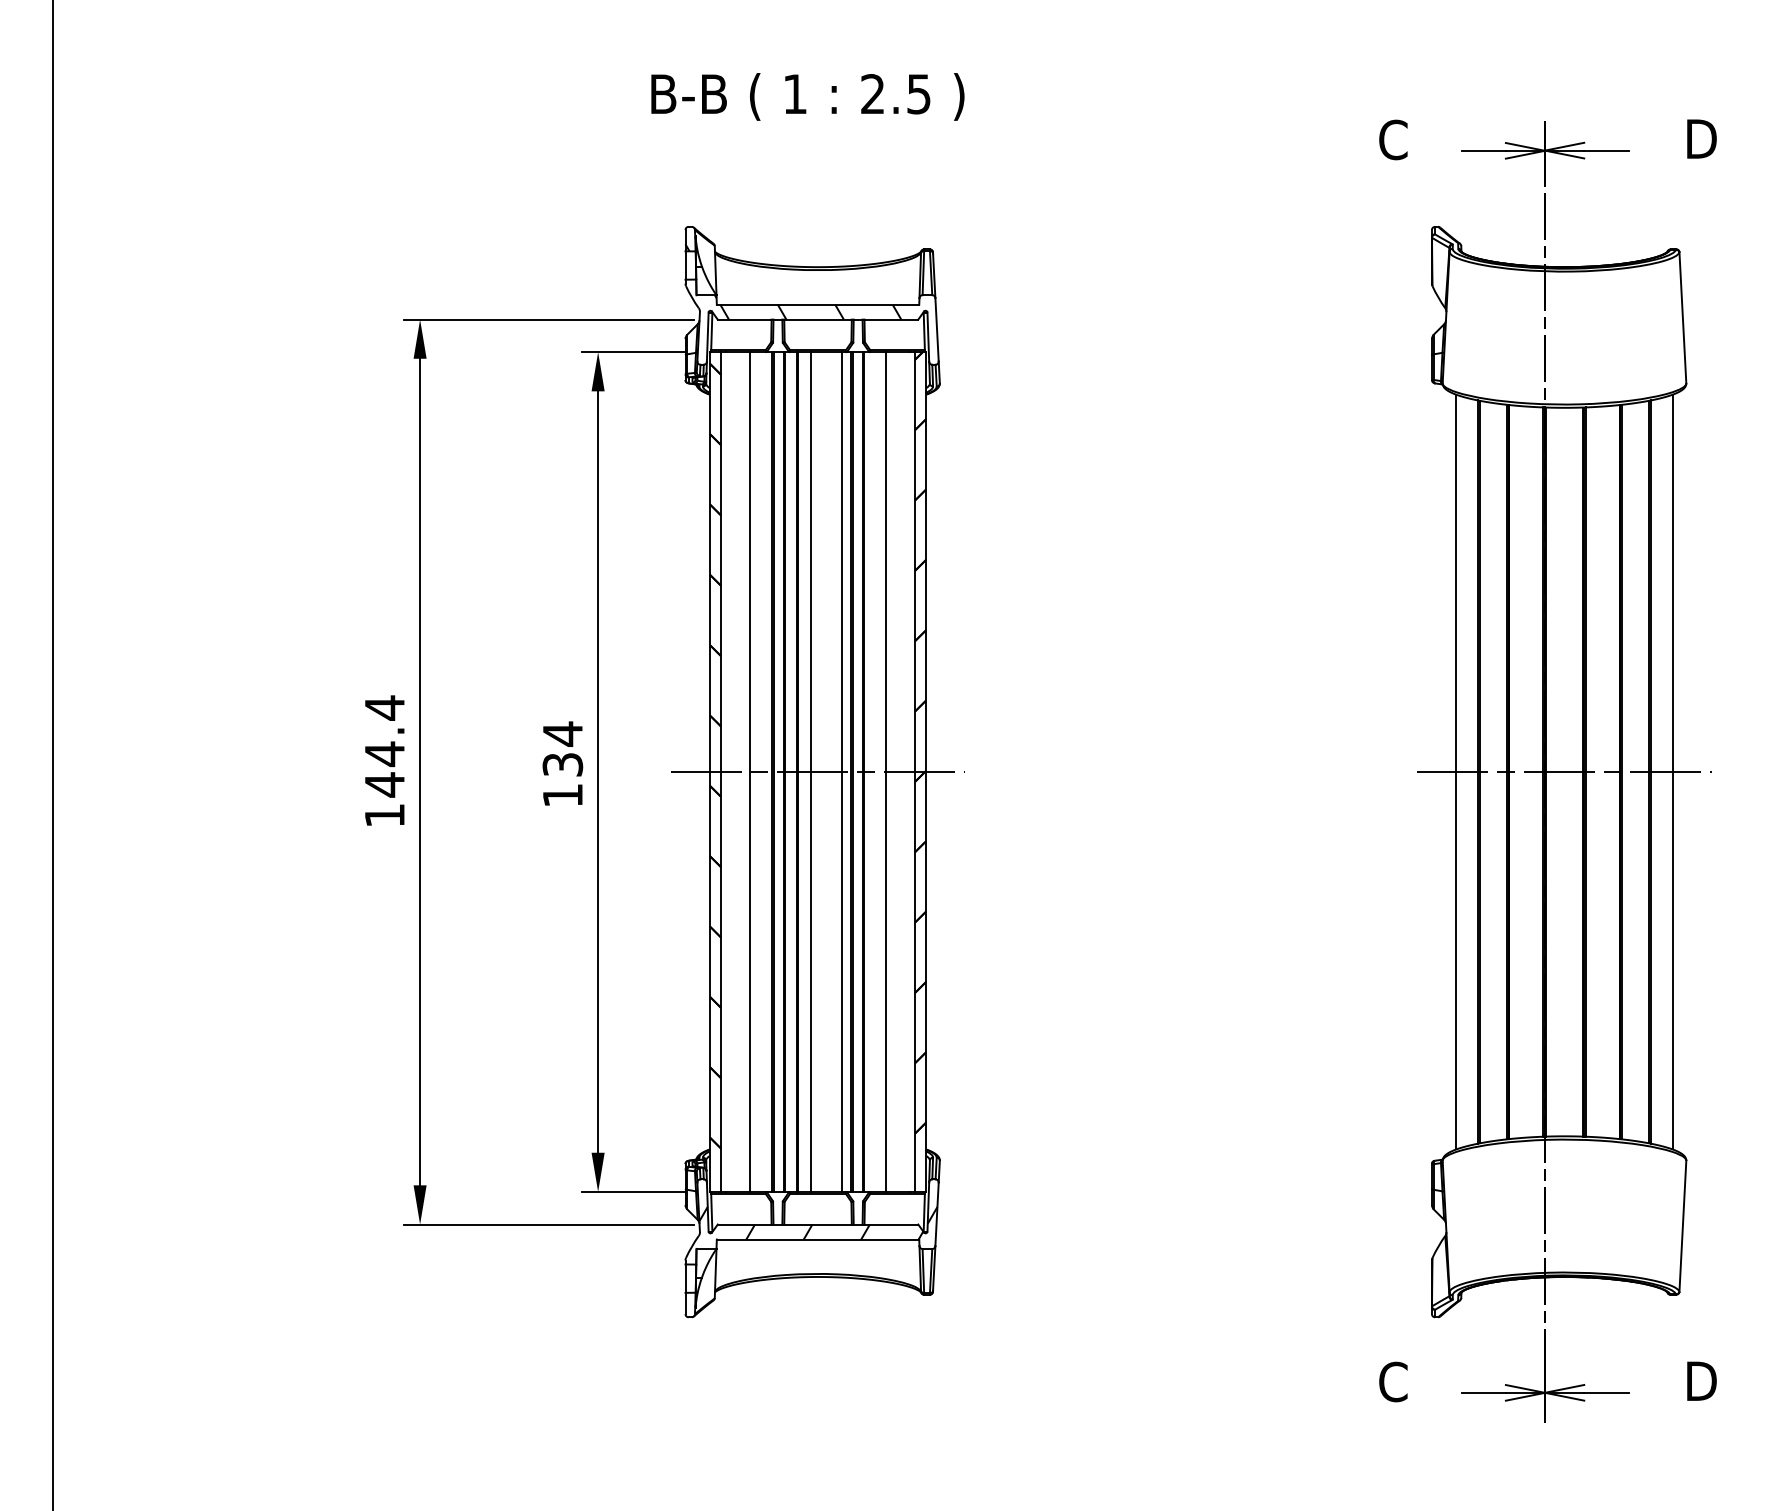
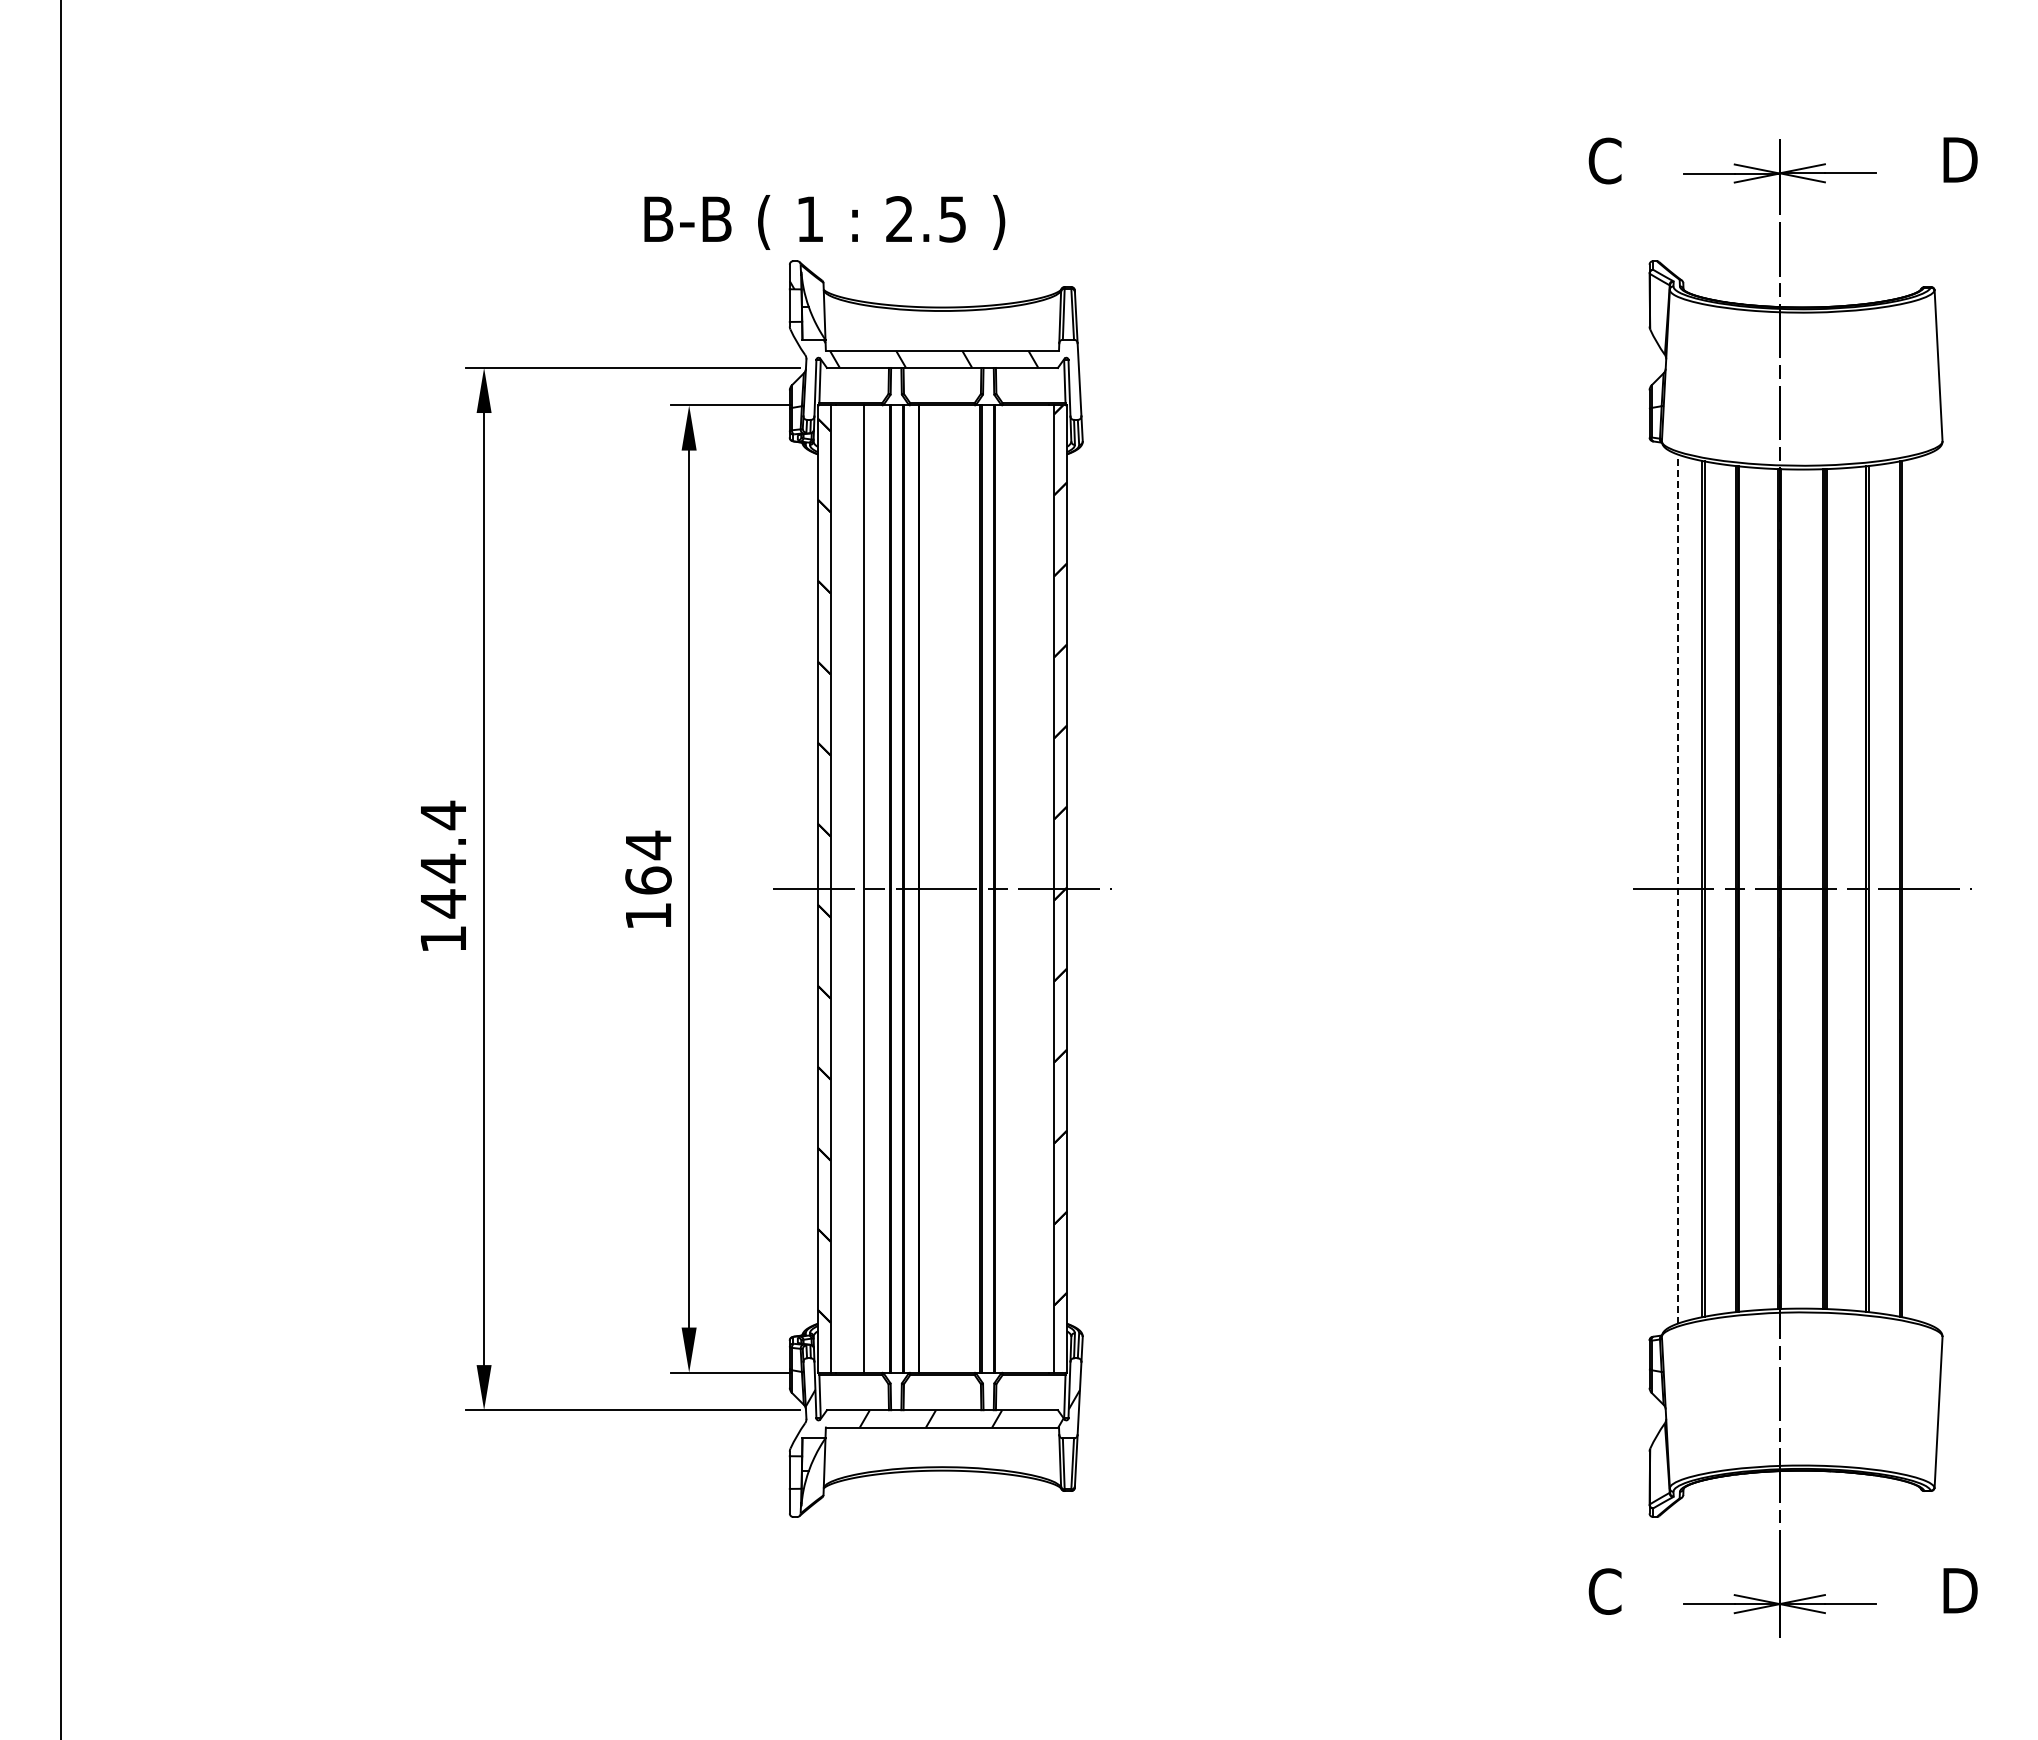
text: (807, 96) -> (824, 222), moved
text: (562, 764) -> (648, 880), 134 -> 164
line: (810, 771) -> (933, 888), removed
line: (841, 771) -> (969, 888), removed
line: (886, 771) -> (1021, 888), removed
line: (1672, 771) -> (1926, 888), removed
line: (1456, 772) -> (1677, 889), solid -> dashed

